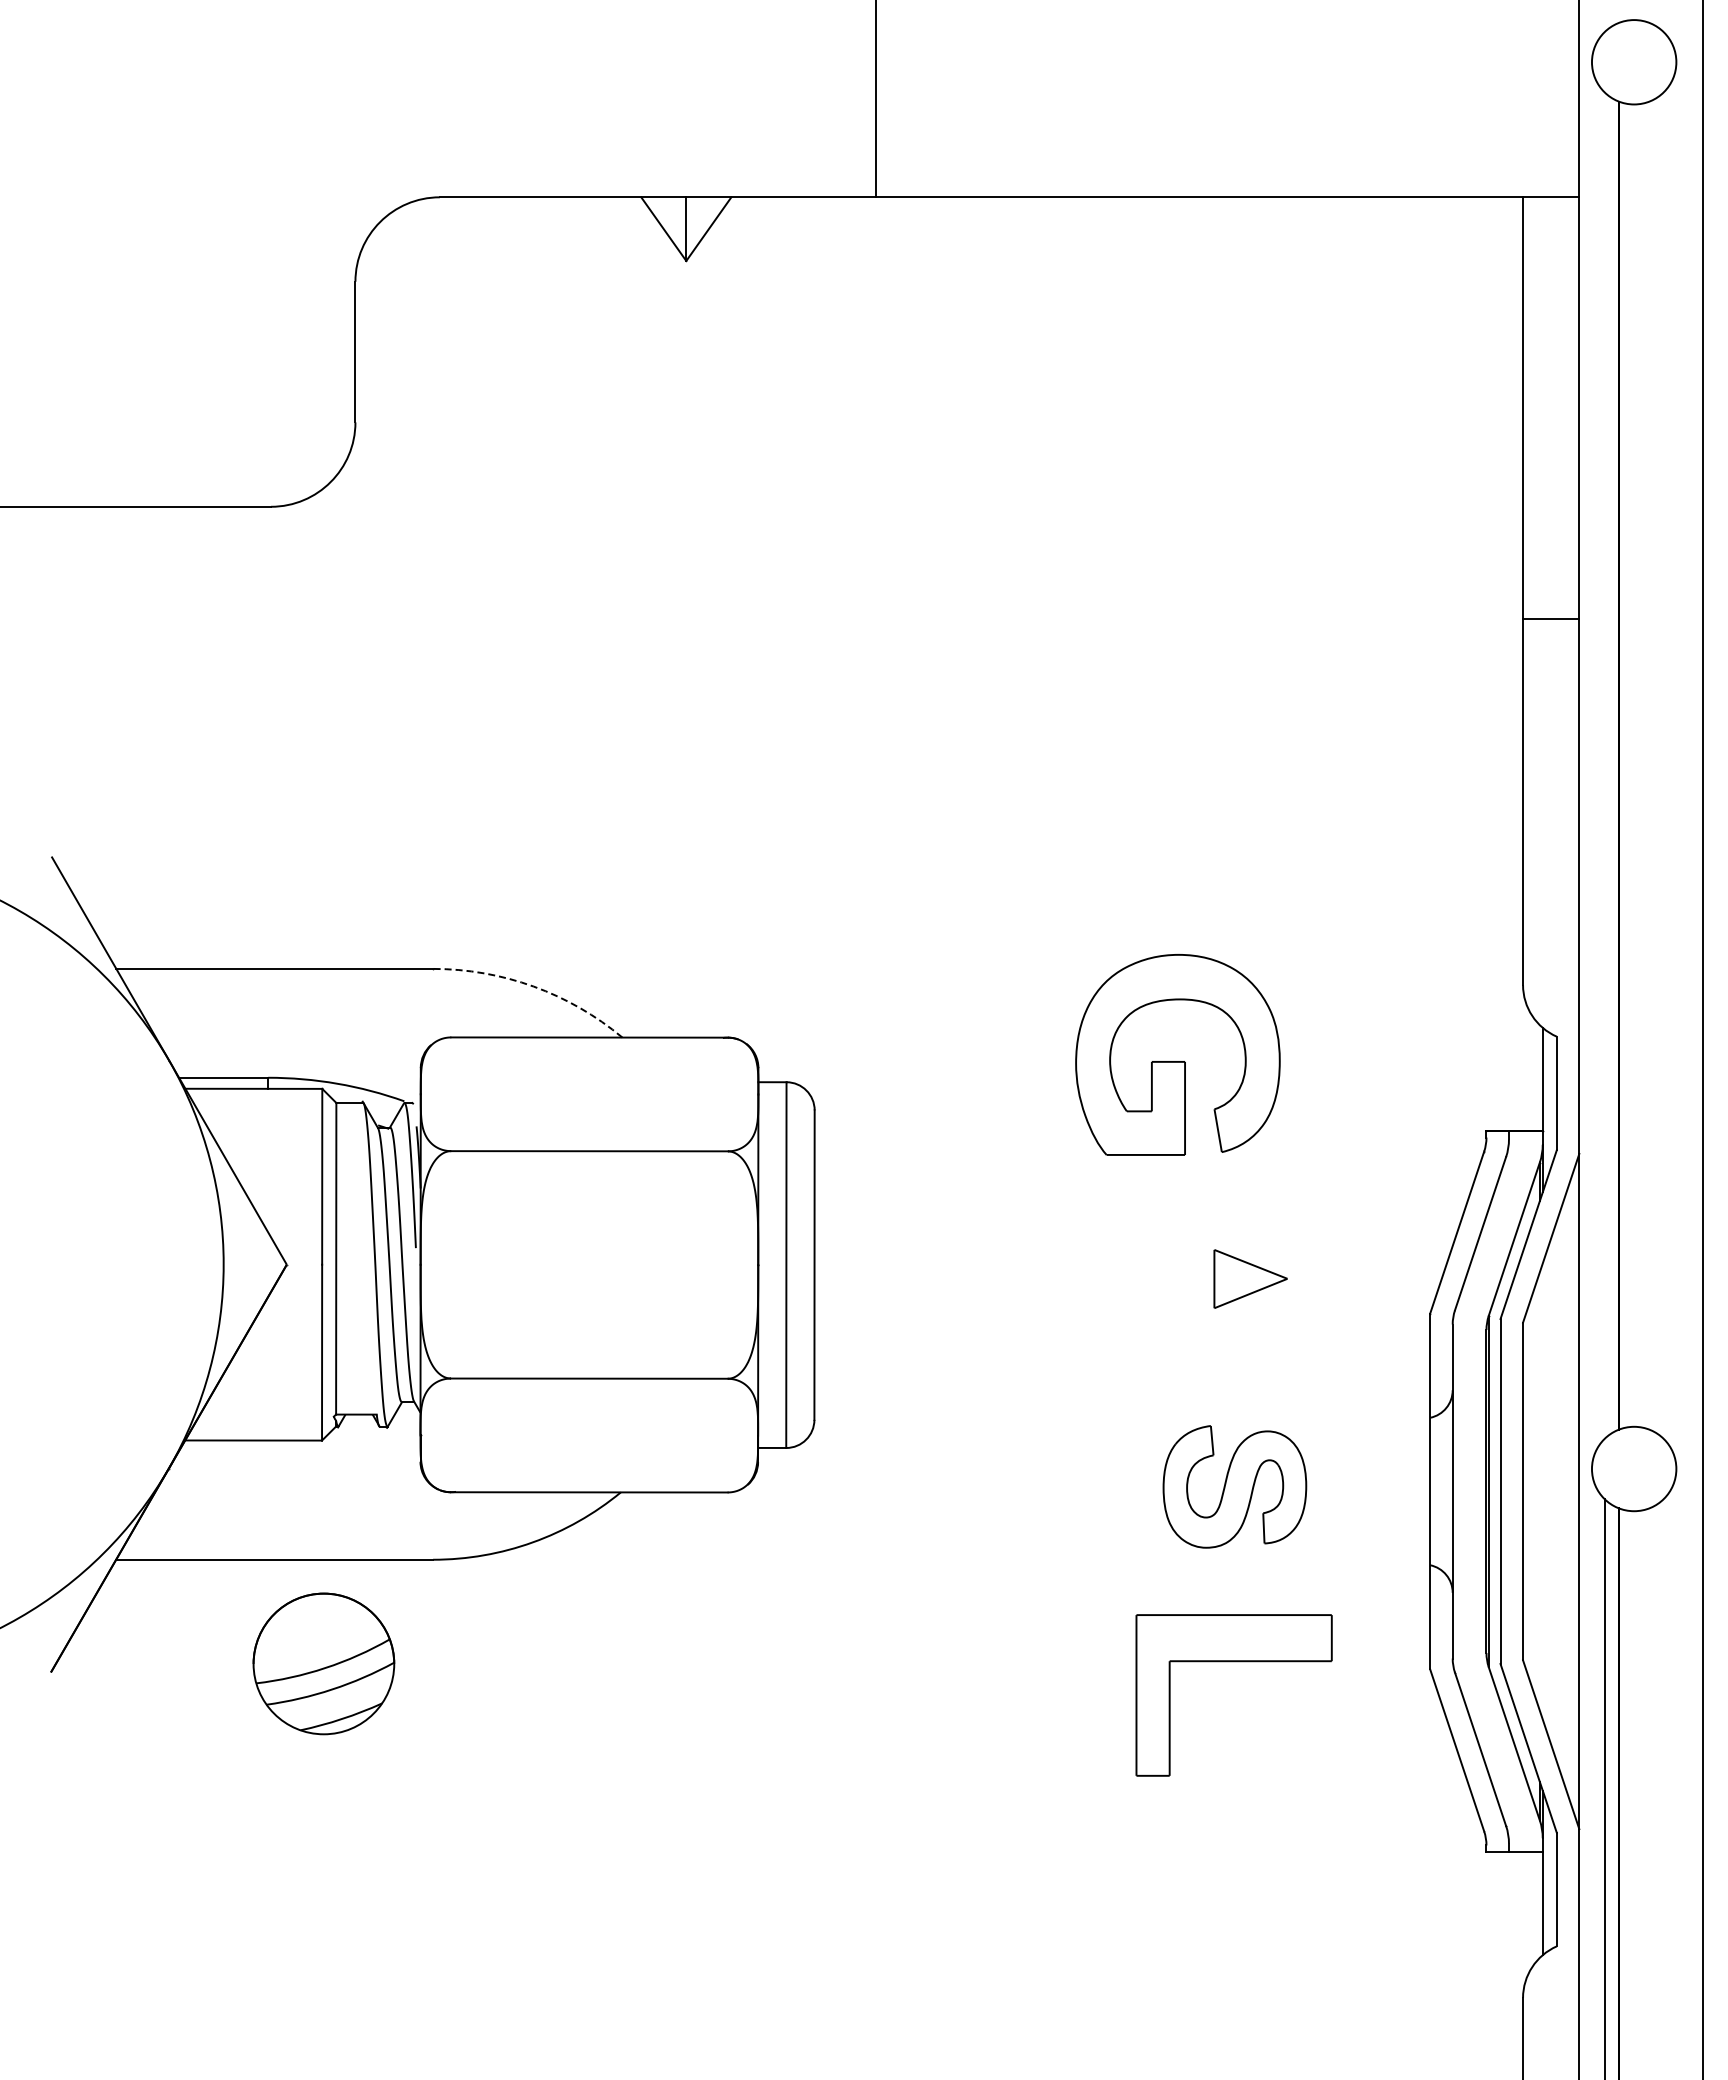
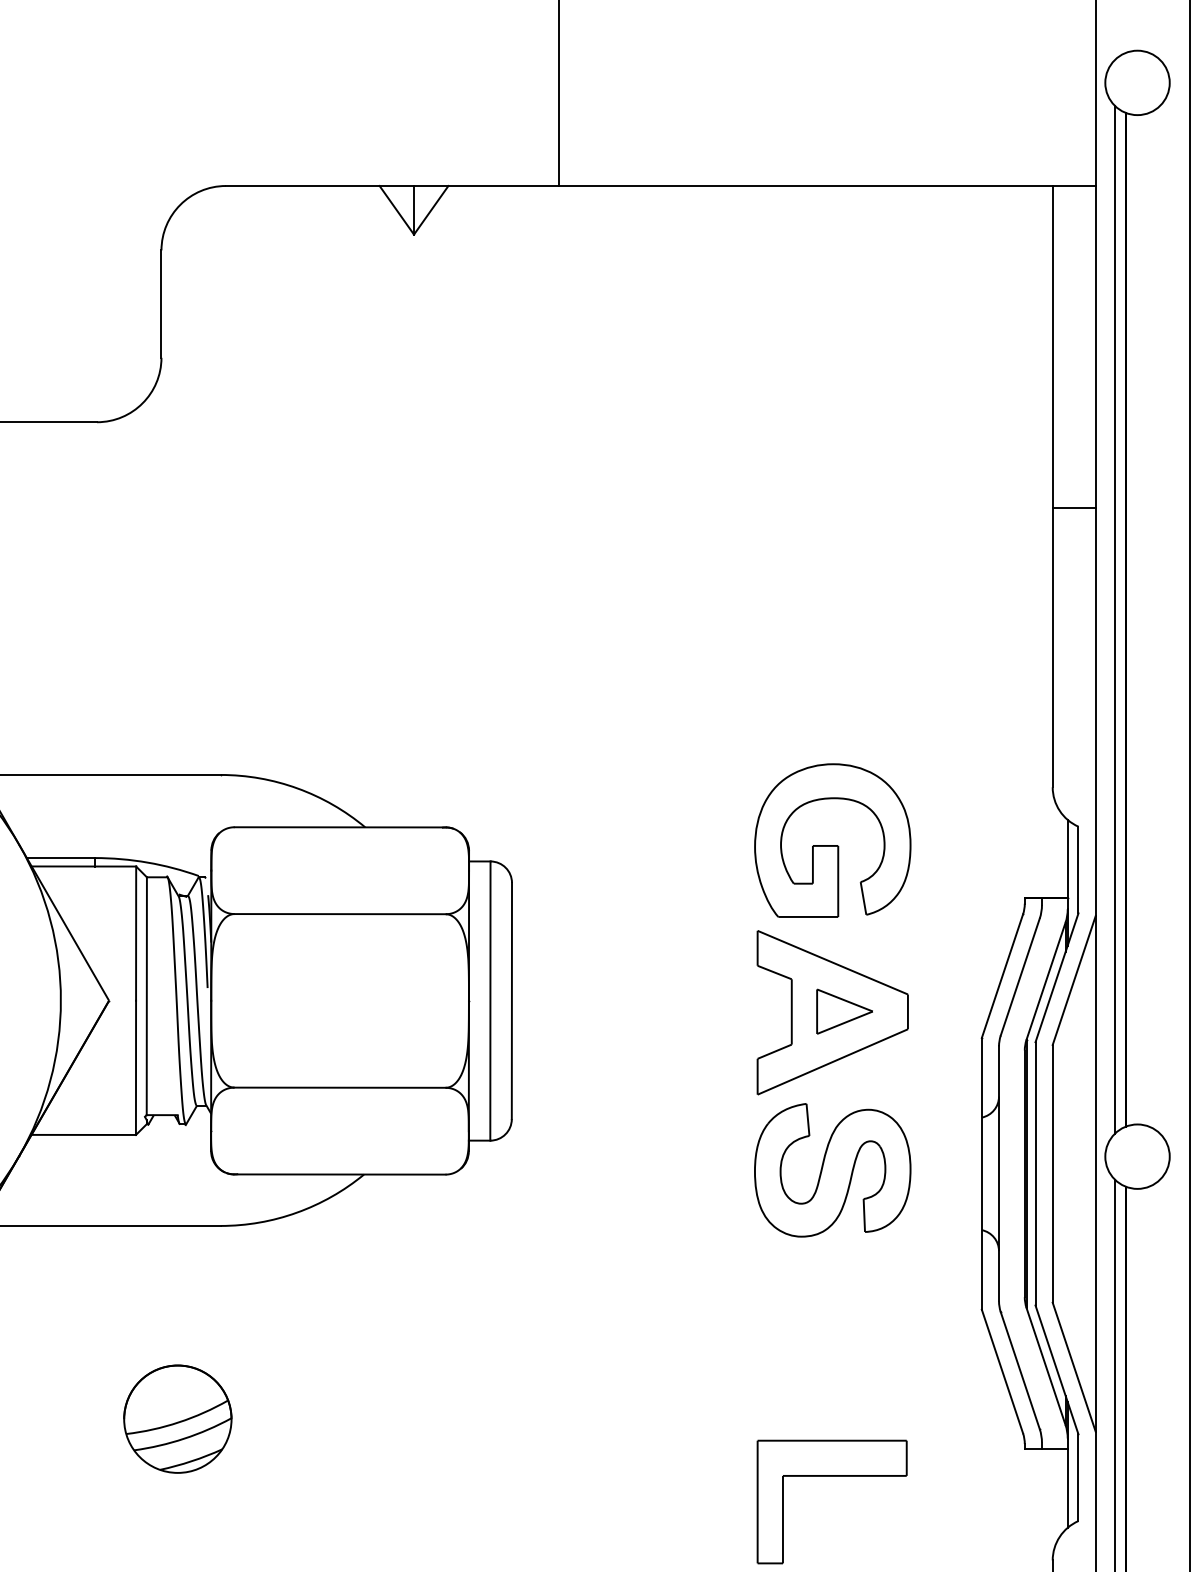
line: (1604, 765) -> (1114, 619), added
arc: (533, 986) -> (297, 788), dashed -> solid
part: (1177, 1061) -> (832, 845), moved
part: (1234, 1280) -> (832, 1012), added
part: (1234, 1486) -> (832, 1170), size x1.43
part: (1233, 1662) -> (831, 1476), moved
part: (323, 1663) -> (177, 1418), moved

